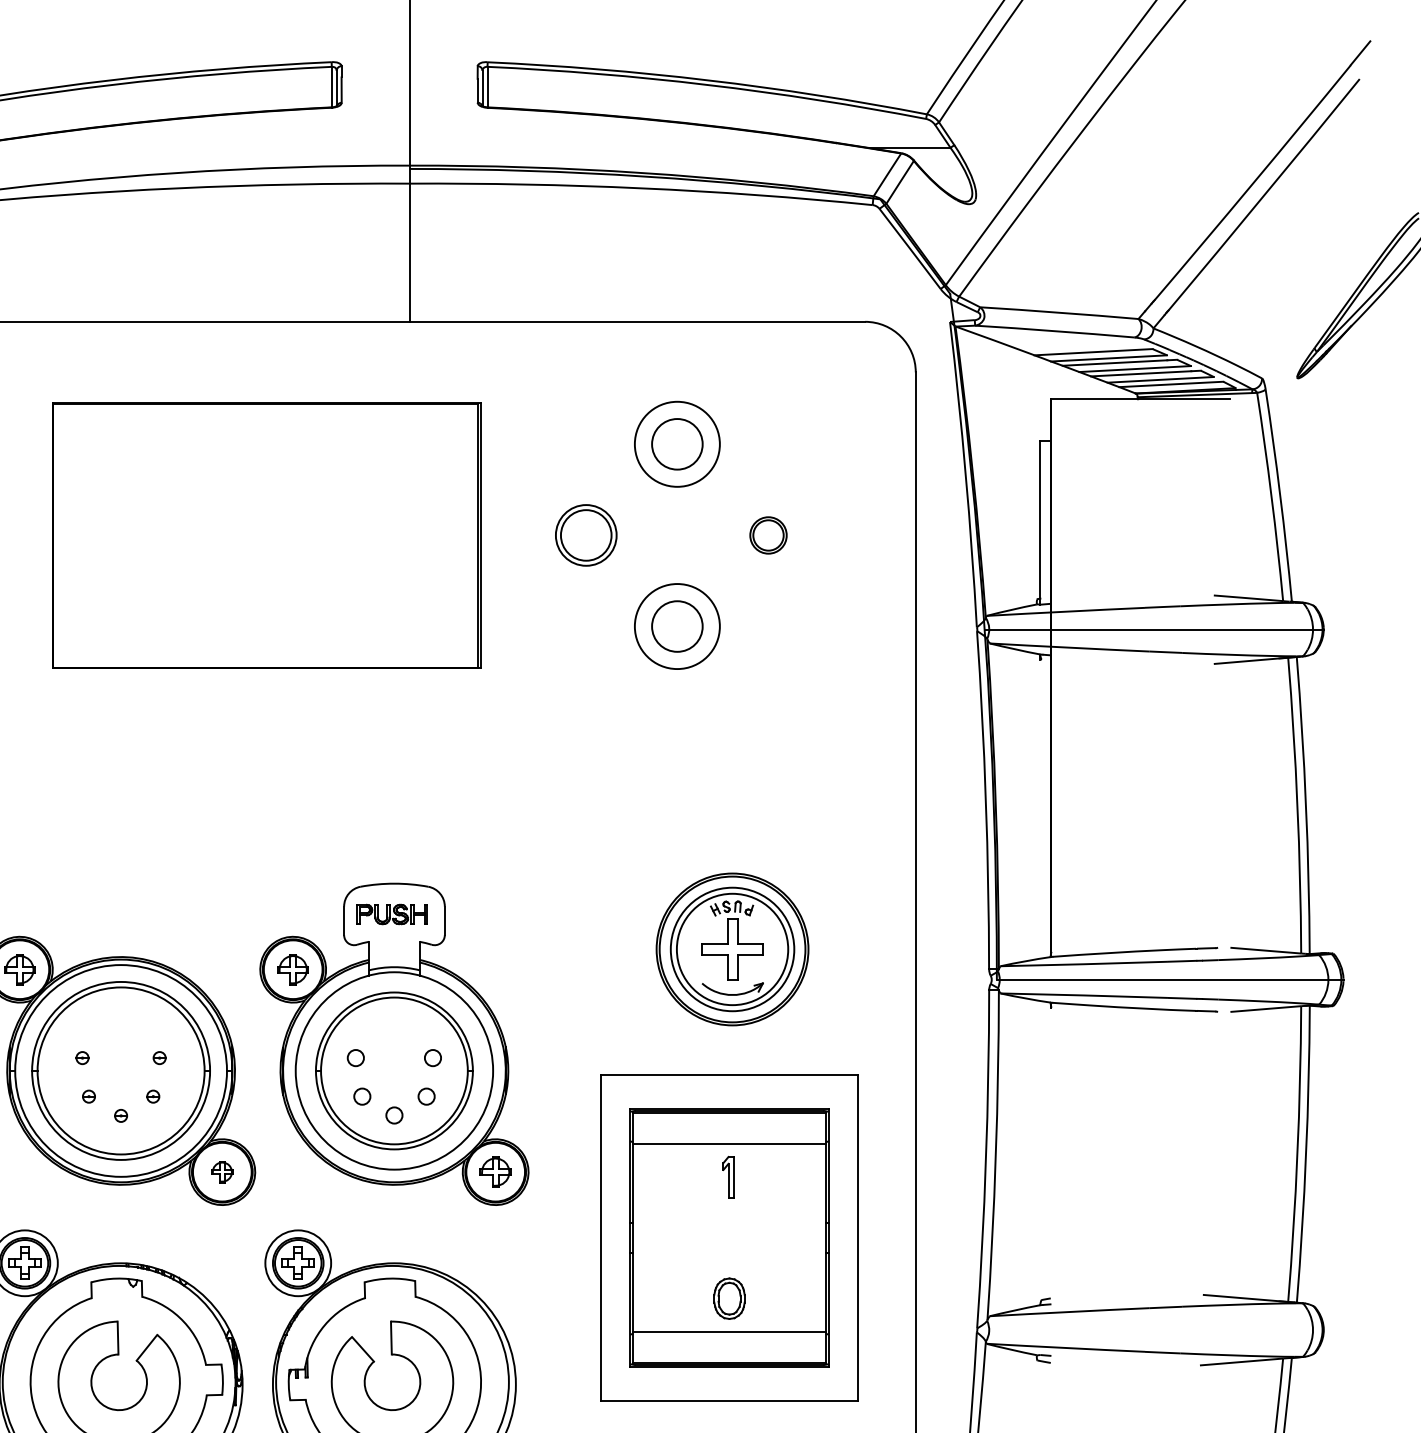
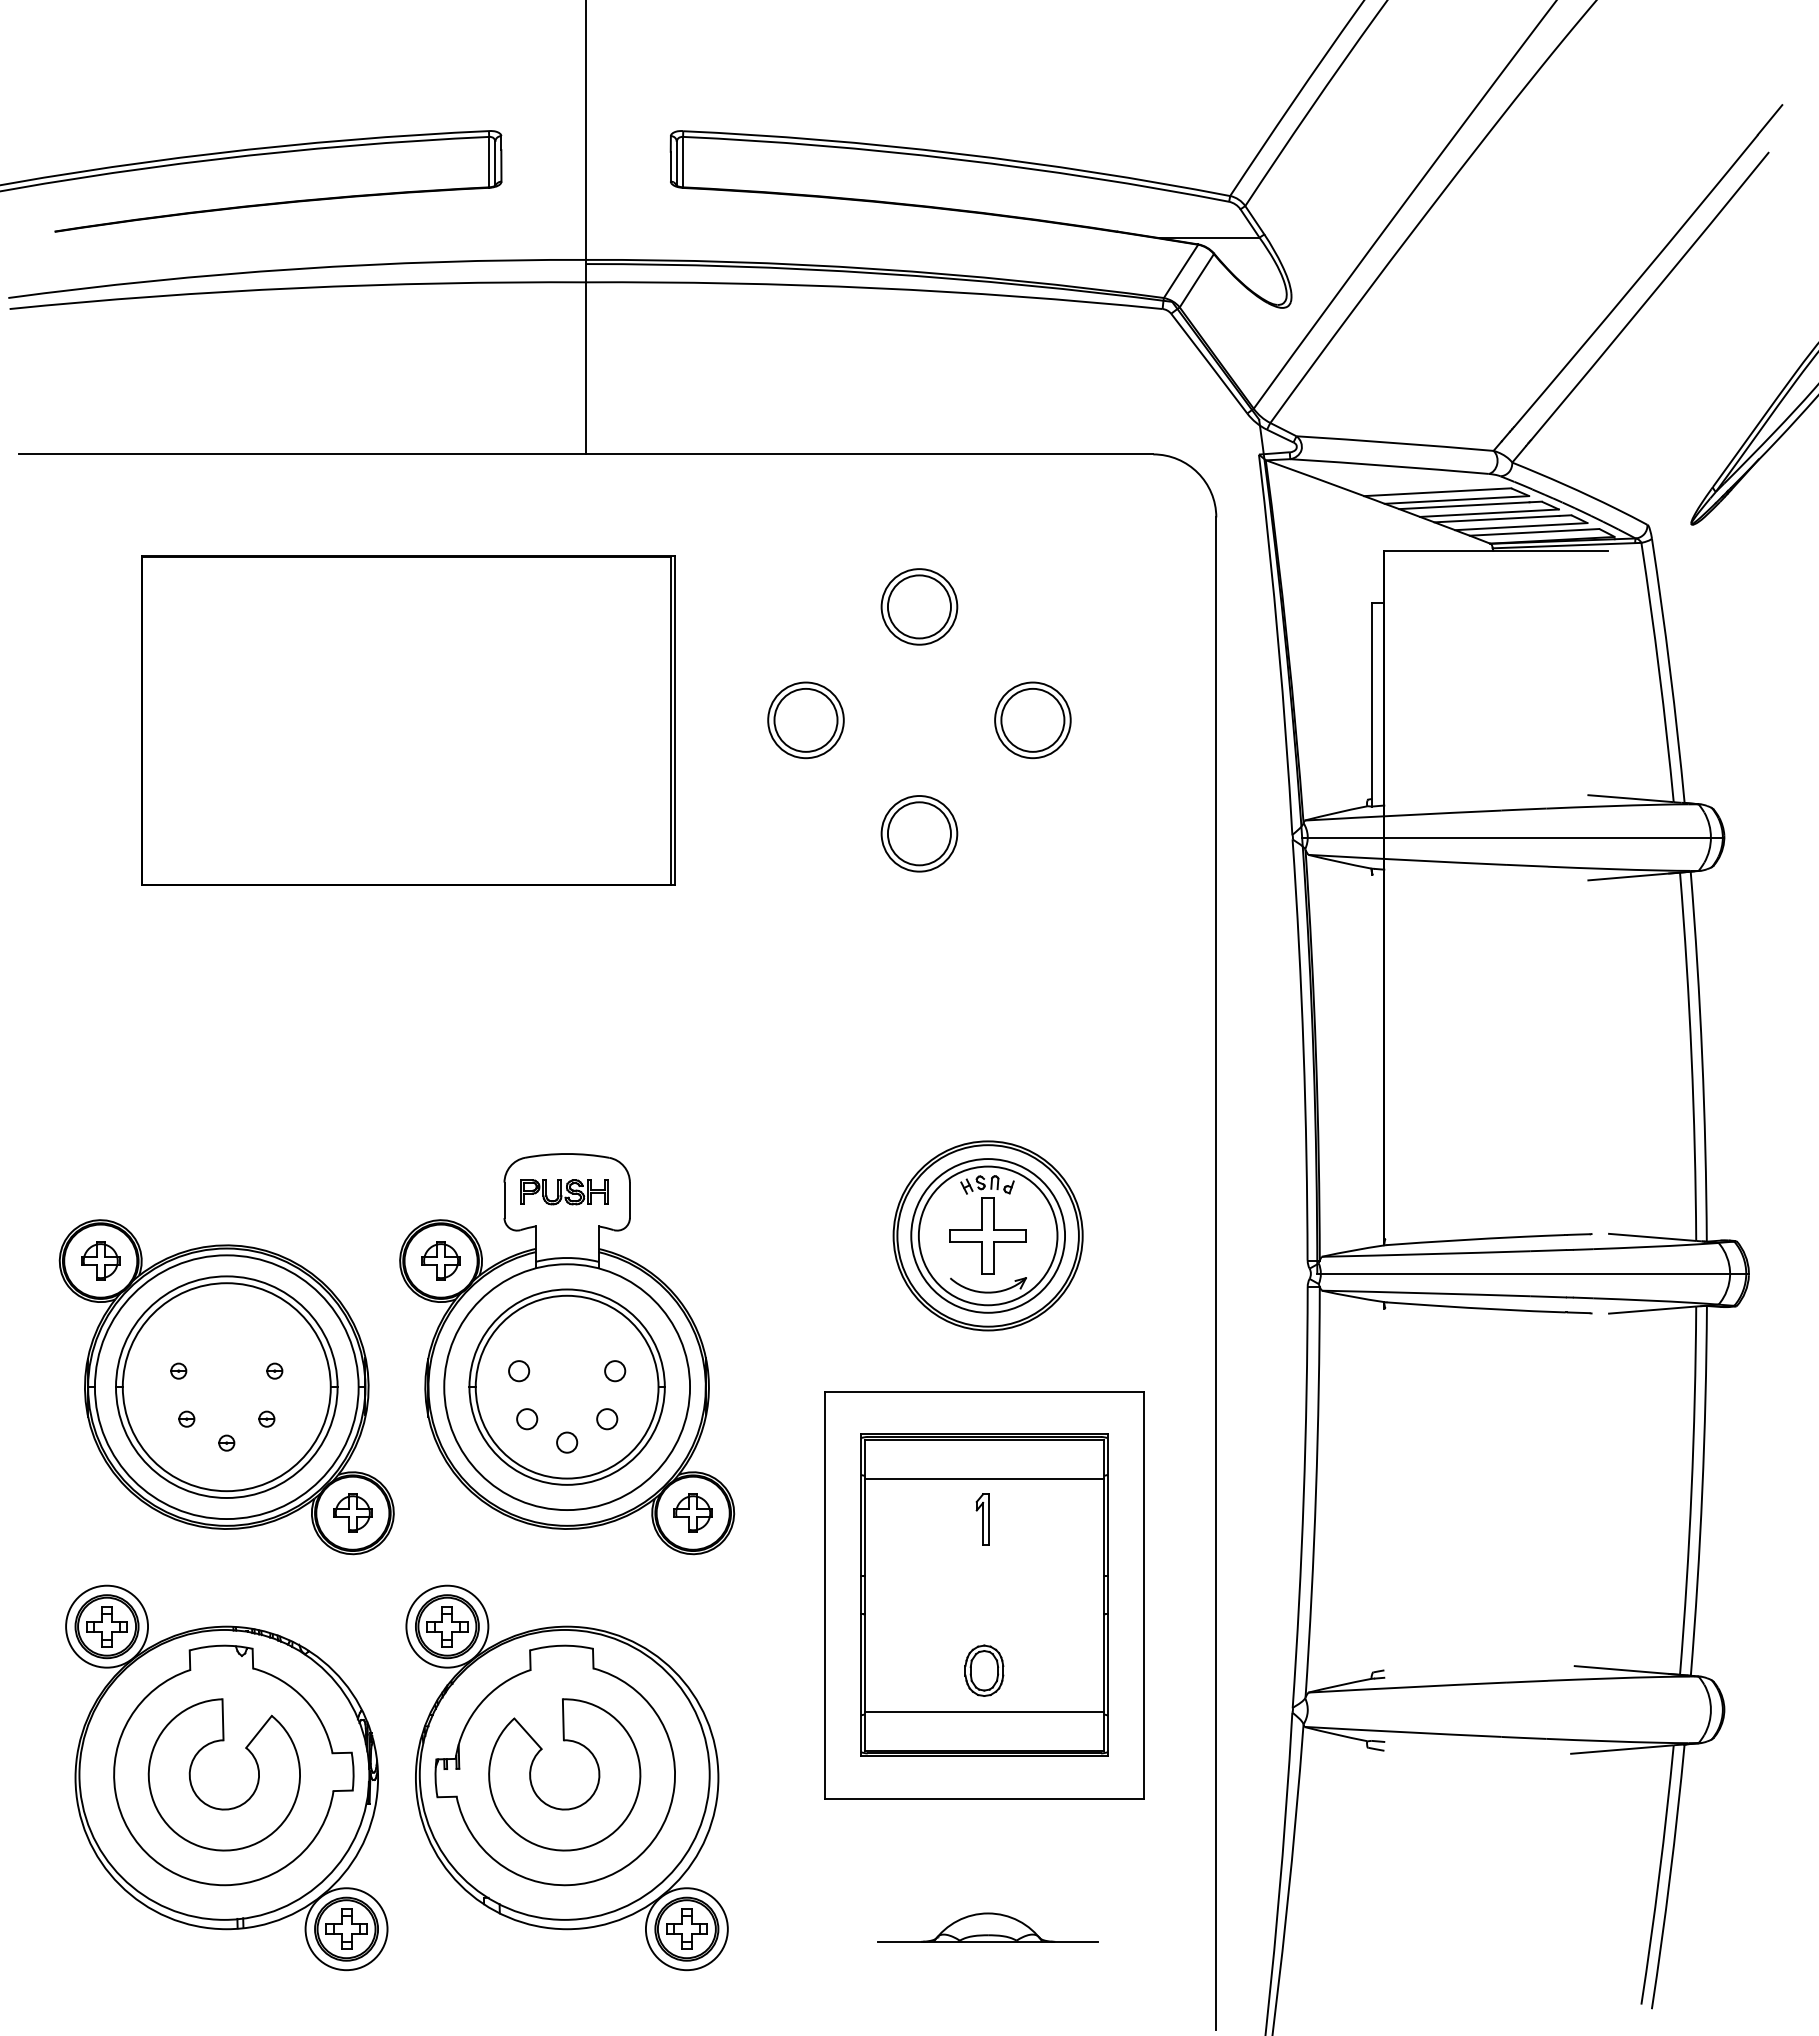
circle: (677, 443) -> (919, 606), size x0.71
part: (768, 535) -> (1032, 720), size x1.67
circle: (677, 626) -> (919, 833), size x0.71
part: (222, 1171) -> (352, 1512), size x1.43

